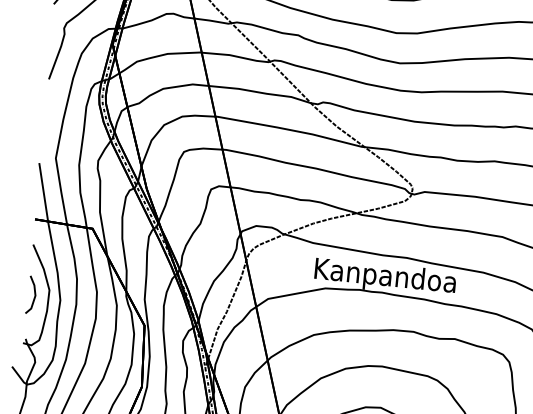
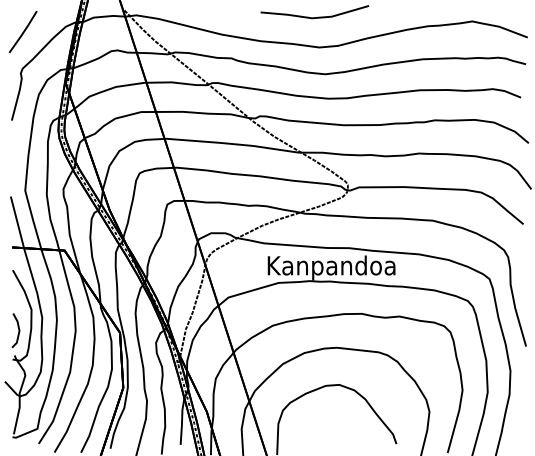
line: (34, 295) -> (18, 330), moved

